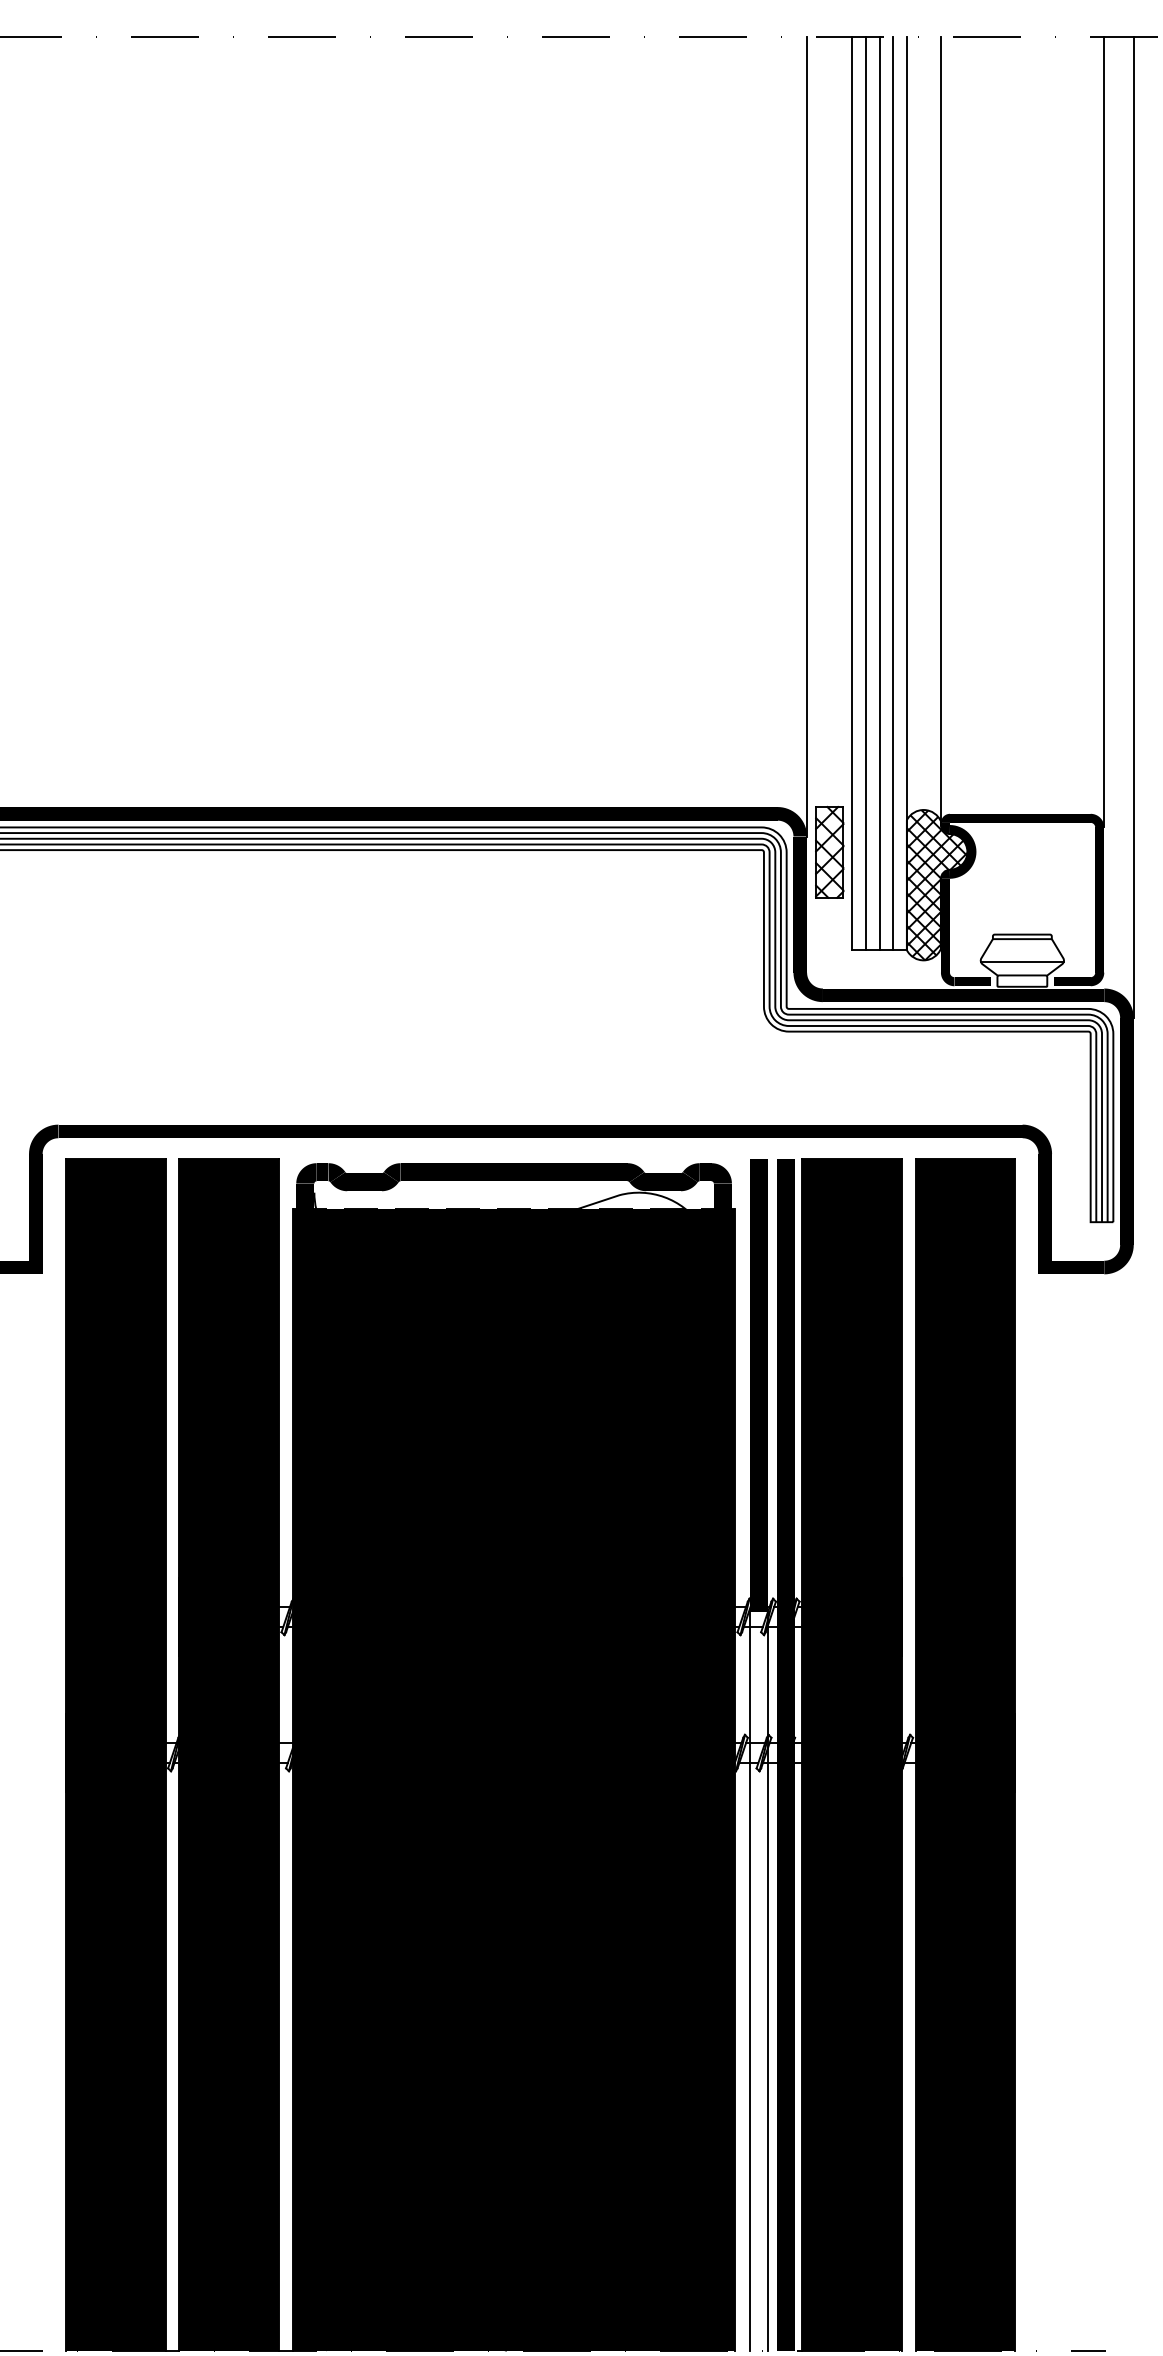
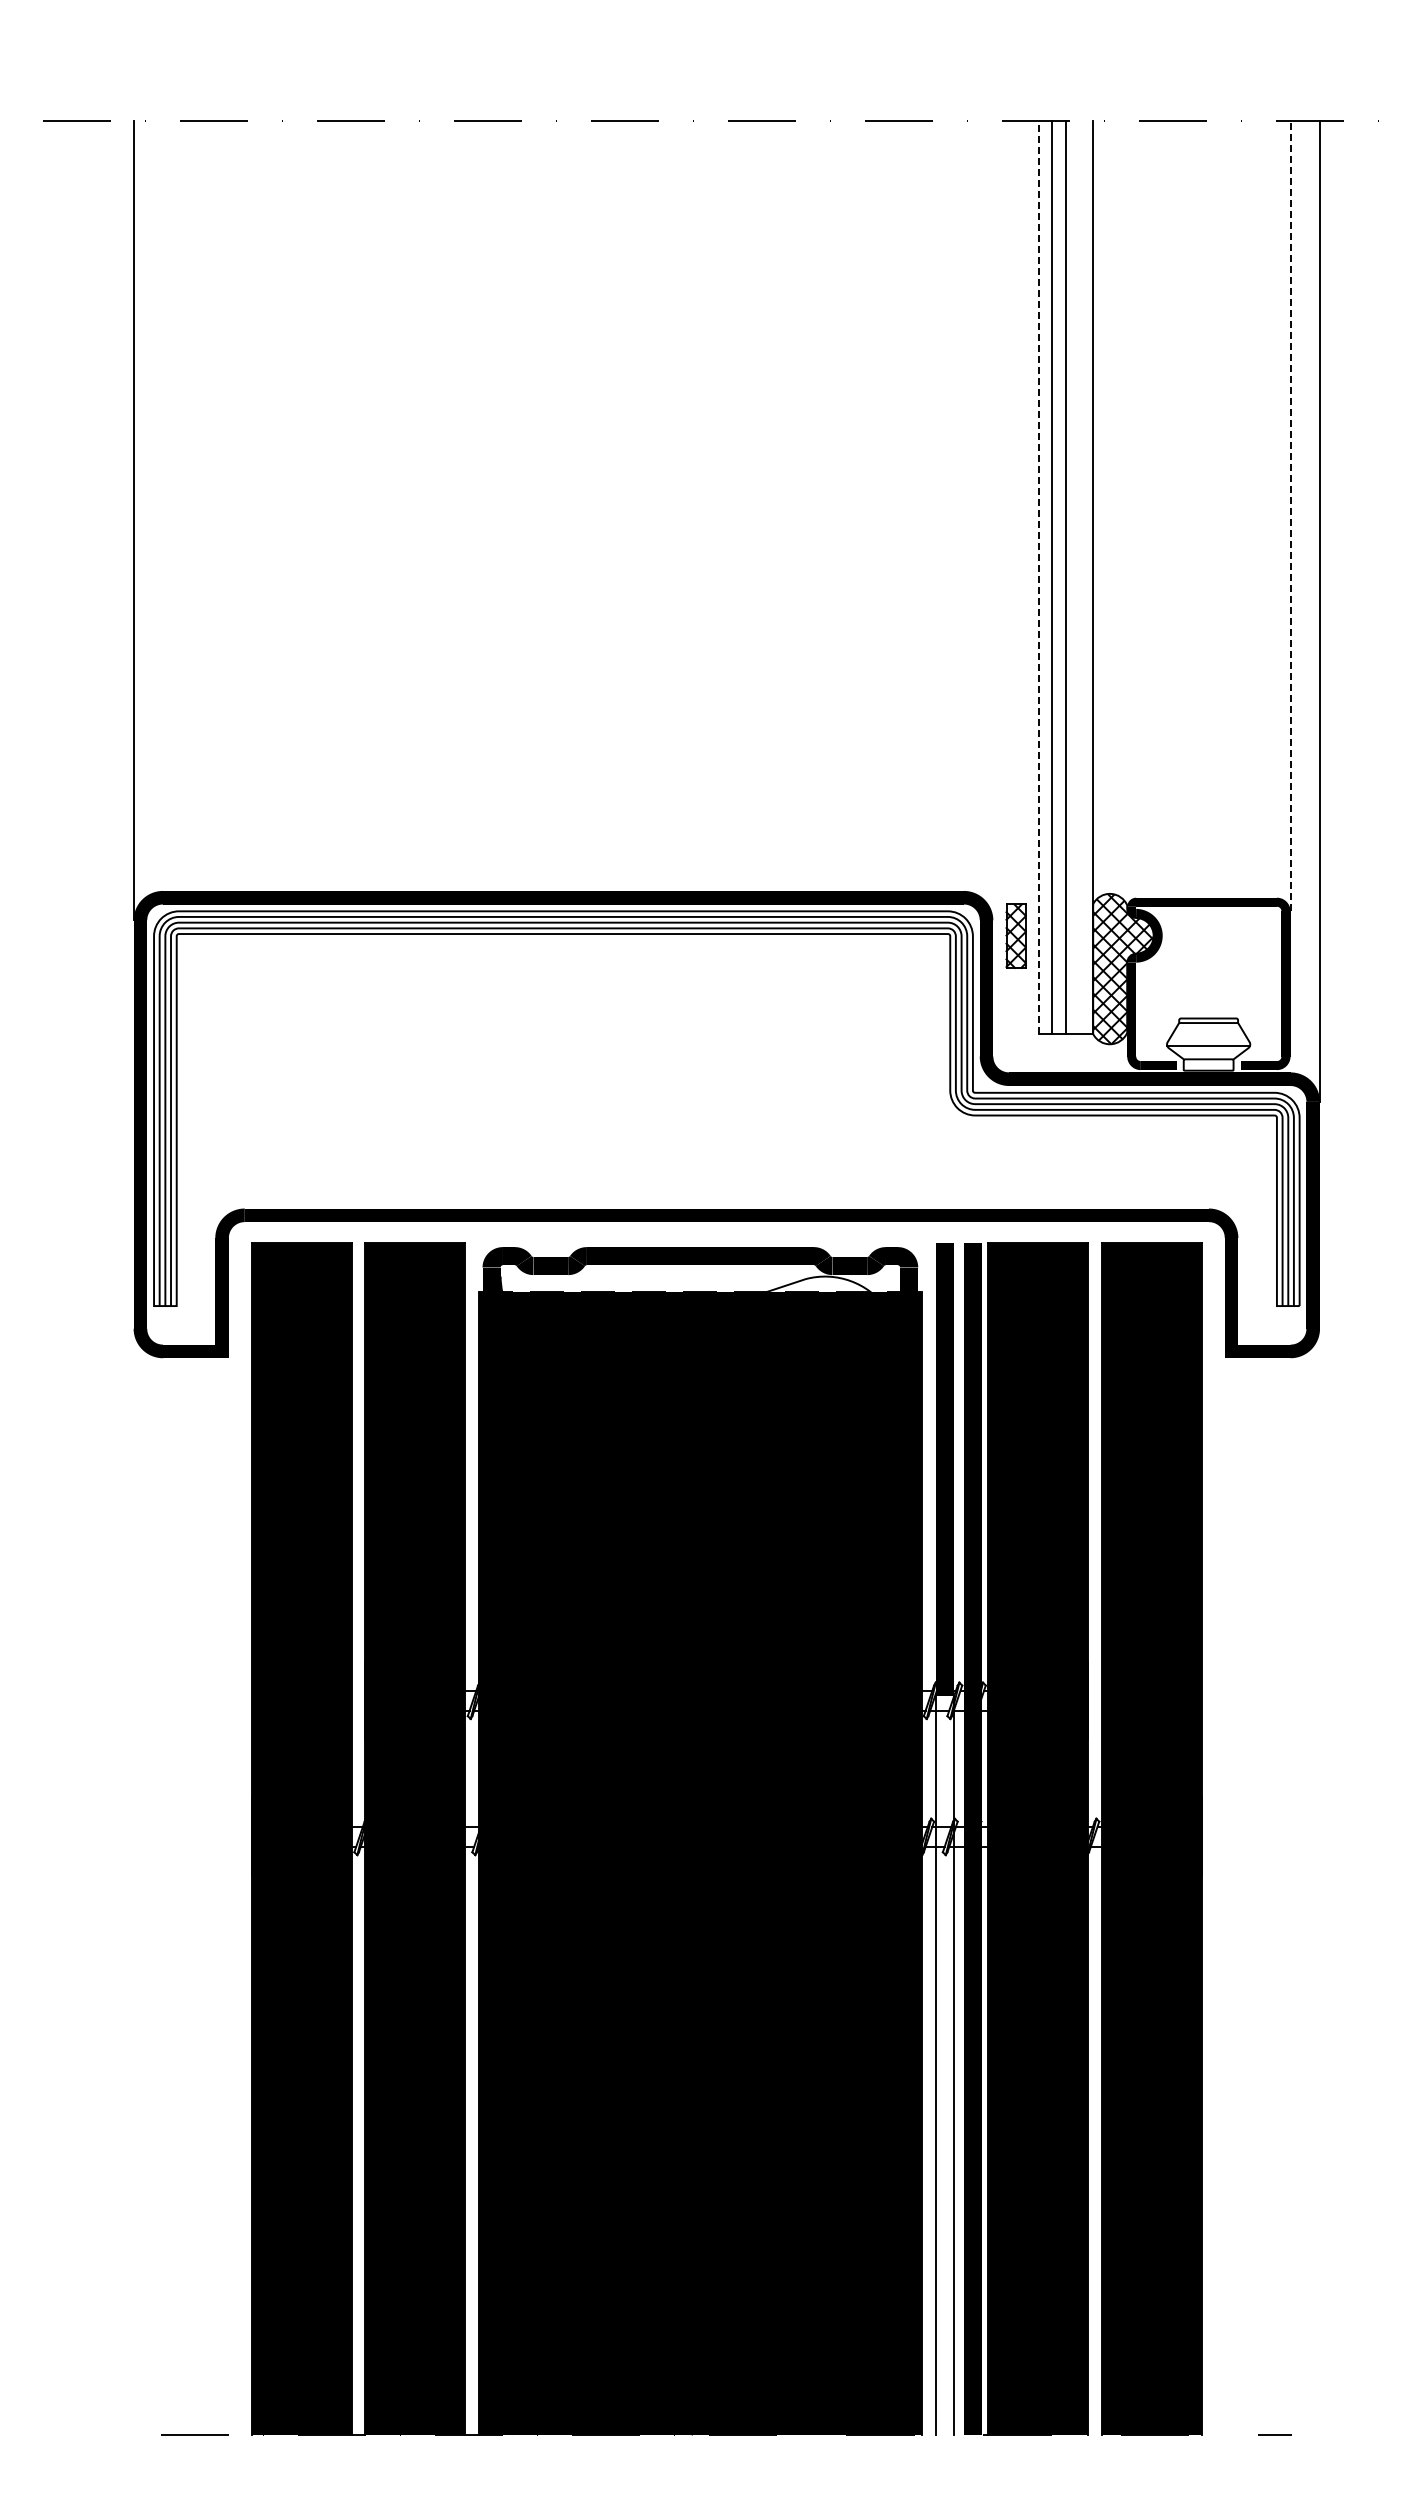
line: (941, 430) -> (1127, 514), removed
line: (1104, 431) -> (1290, 515), solid -> dashed
line: (807, 436) -> (993, 520), removed
line: (893, 492) -> (1079, 576), removed
line: (852, 493) -> (1038, 577), solid -> dashed
part: (829, 851) -> (1015, 935), size x0.7

